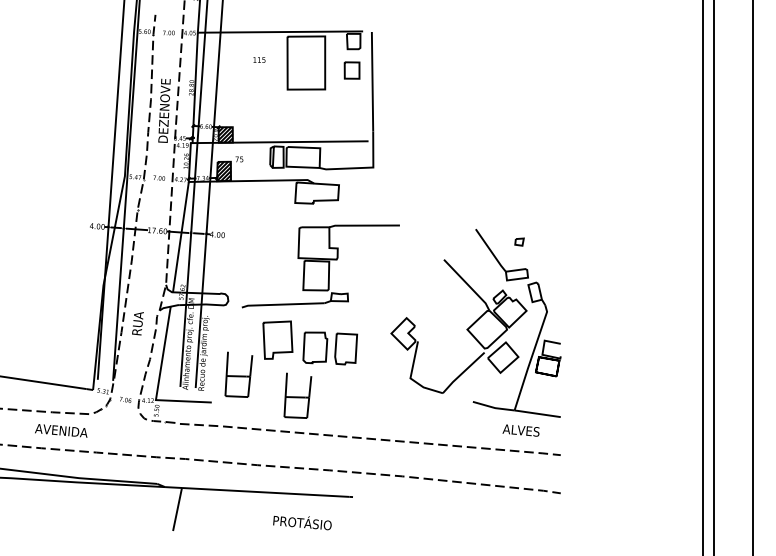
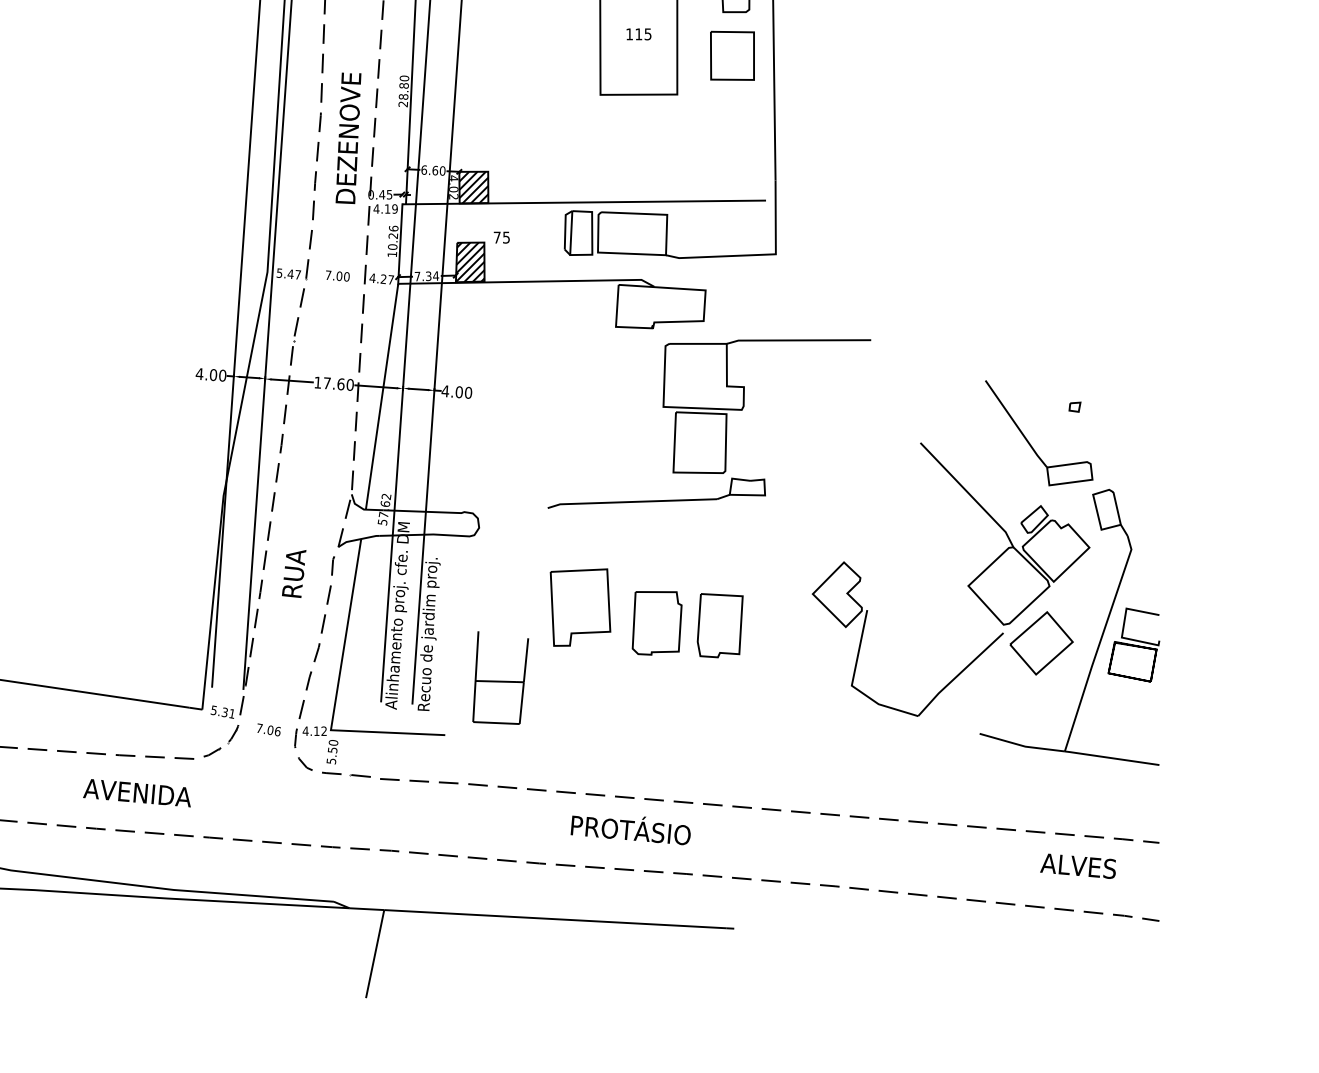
text: (259, 59) -> (639, 33), moved
part: (351, 70) -> (731, 55), size x1.43
part: (519, 242) -> (1074, 407), size x0.62
part: (320, 266) -> (708, 424), moved
part: (297, 395) -> (620, 720), removed
text: (520, 430) -> (1076, 866), moved
text: (302, 522) -> (630, 829), moved

